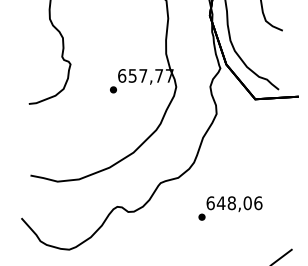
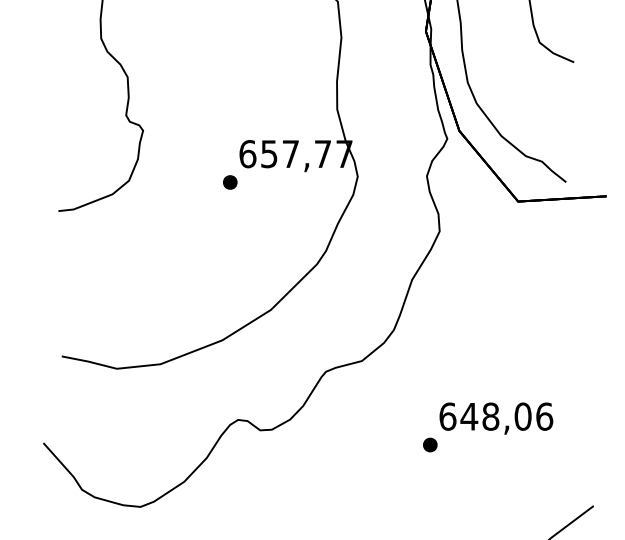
text: (230, 208) -> (488, 427), moved

